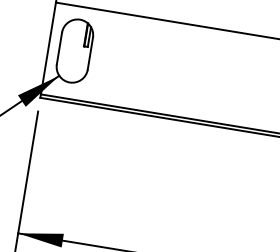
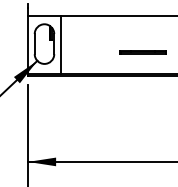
line: (101, 57) -> (61, 45), added
line: (227, 89) -> (142, 52), added

